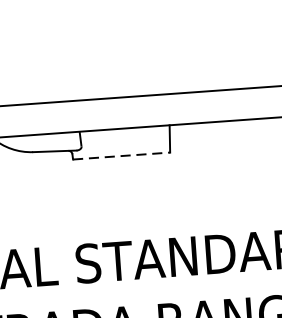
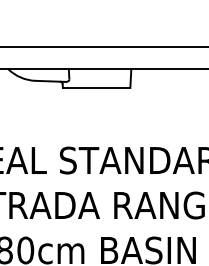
line: (121, 155) -> (96, 87), dashed -> solid

